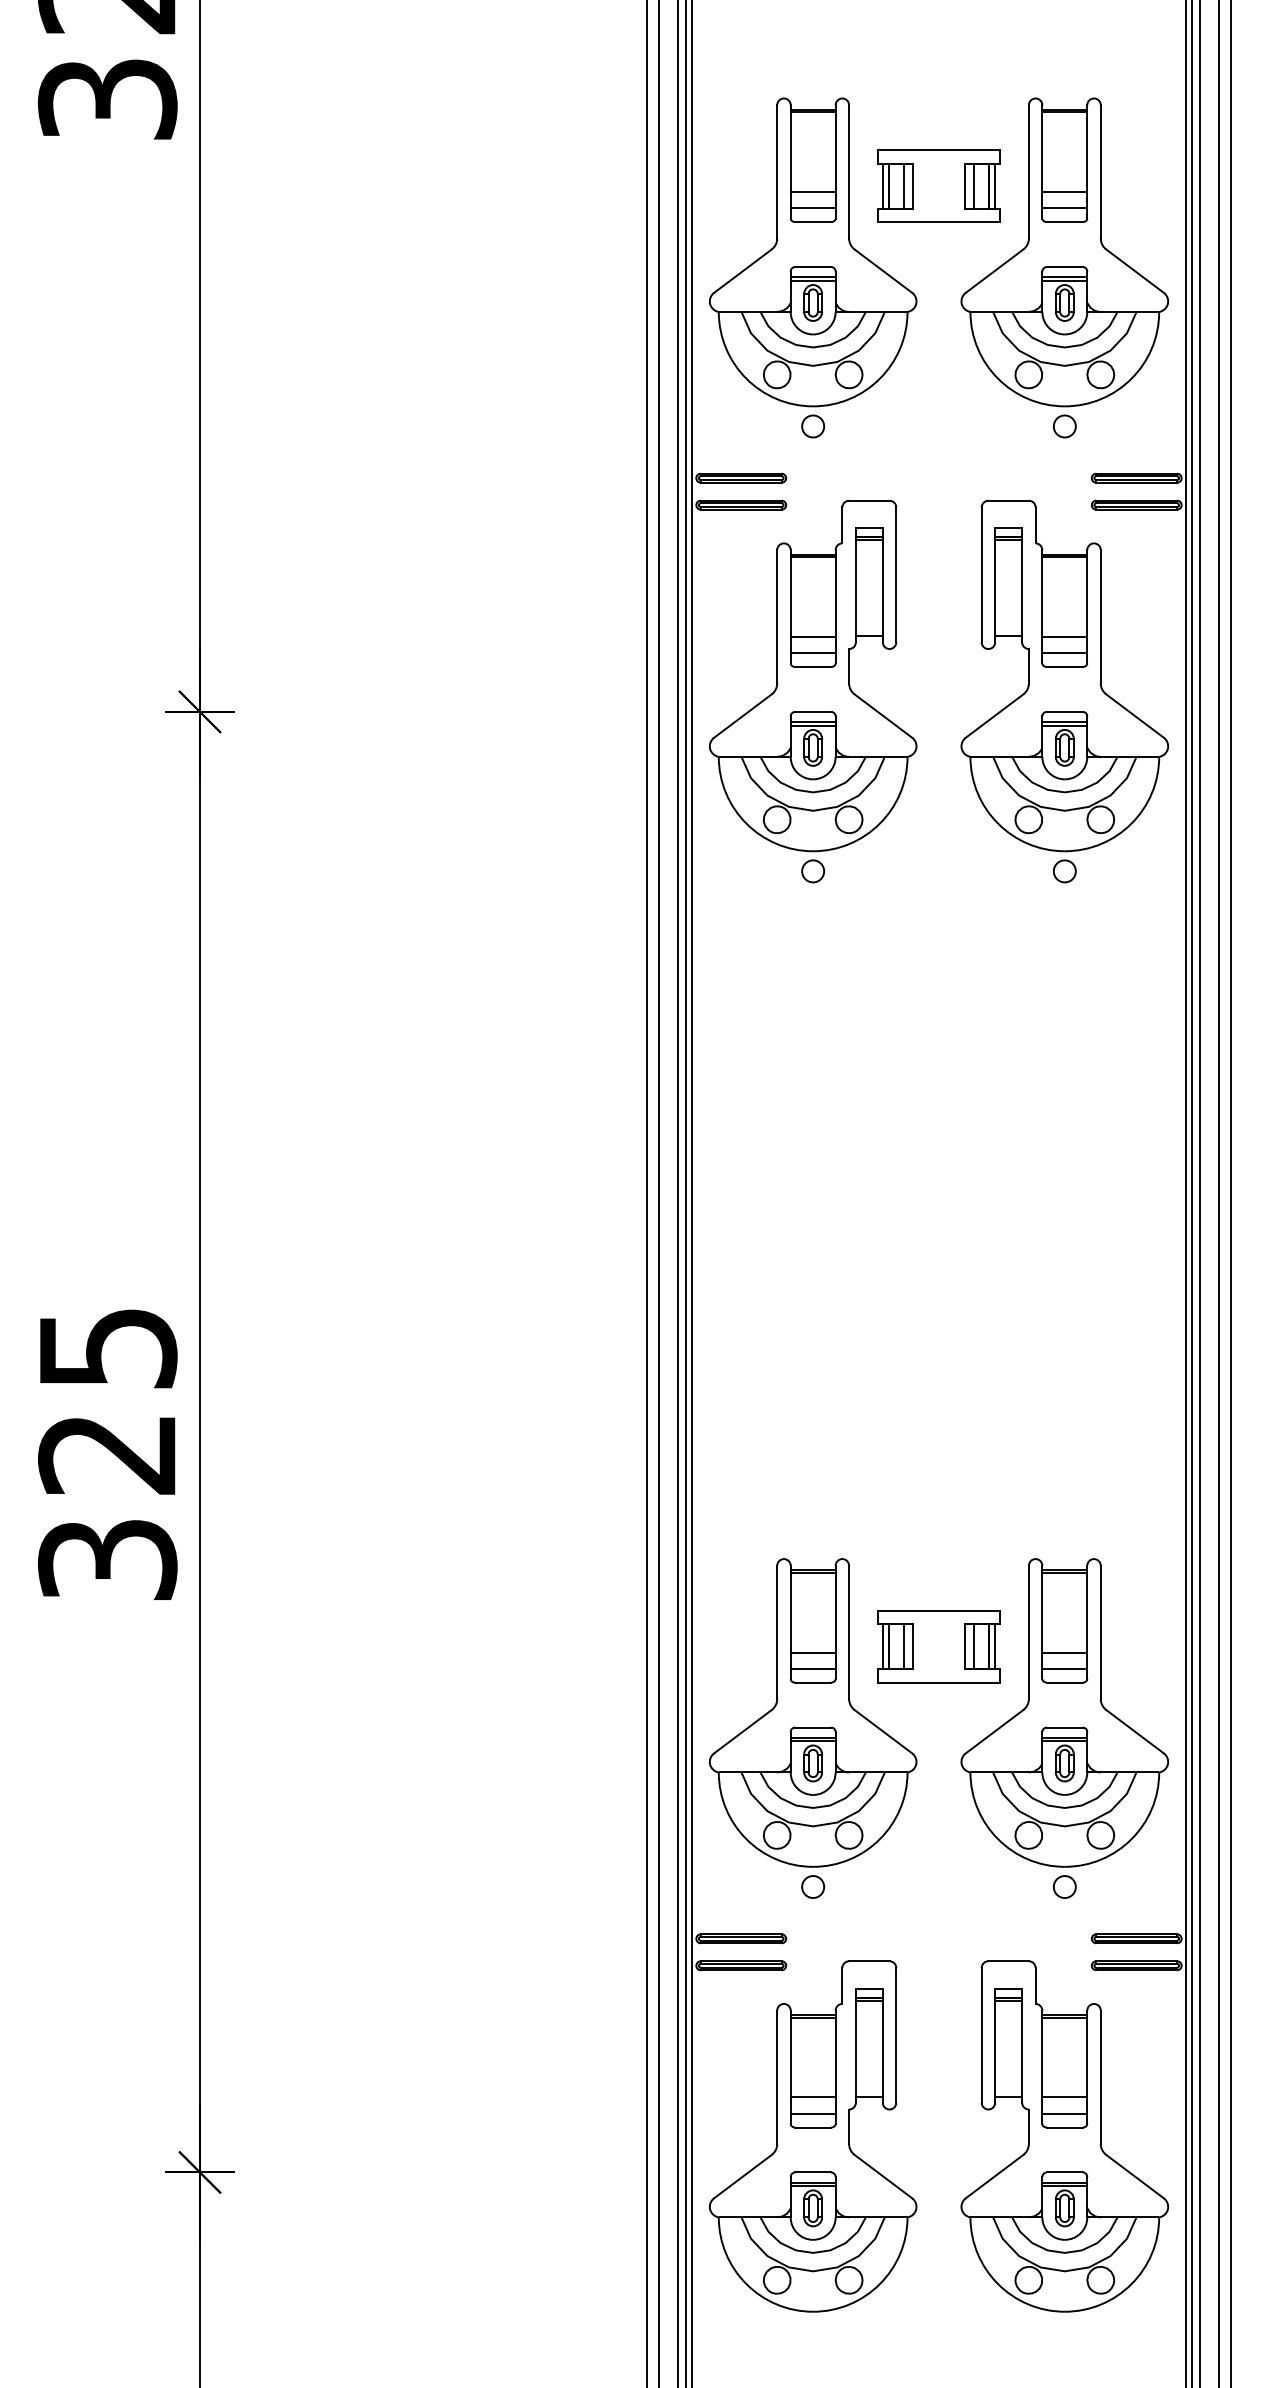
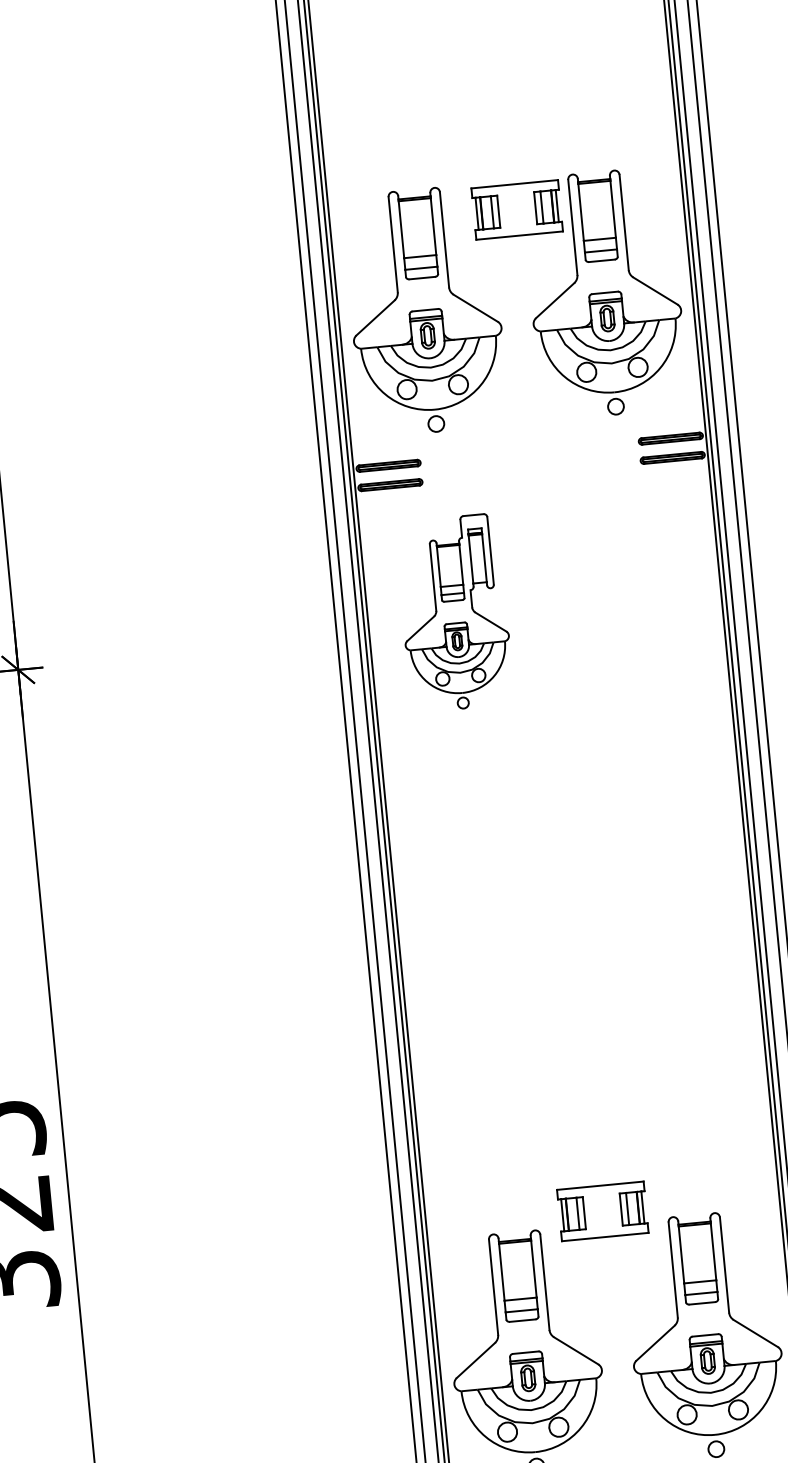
part: (938, 185) -> (516, 209), moved
part: (813, 691) -> (454, 613), size x0.7
part: (1064, 691) -> (633, 595), removed
part: (938, 1646) -> (602, 1211), moved

